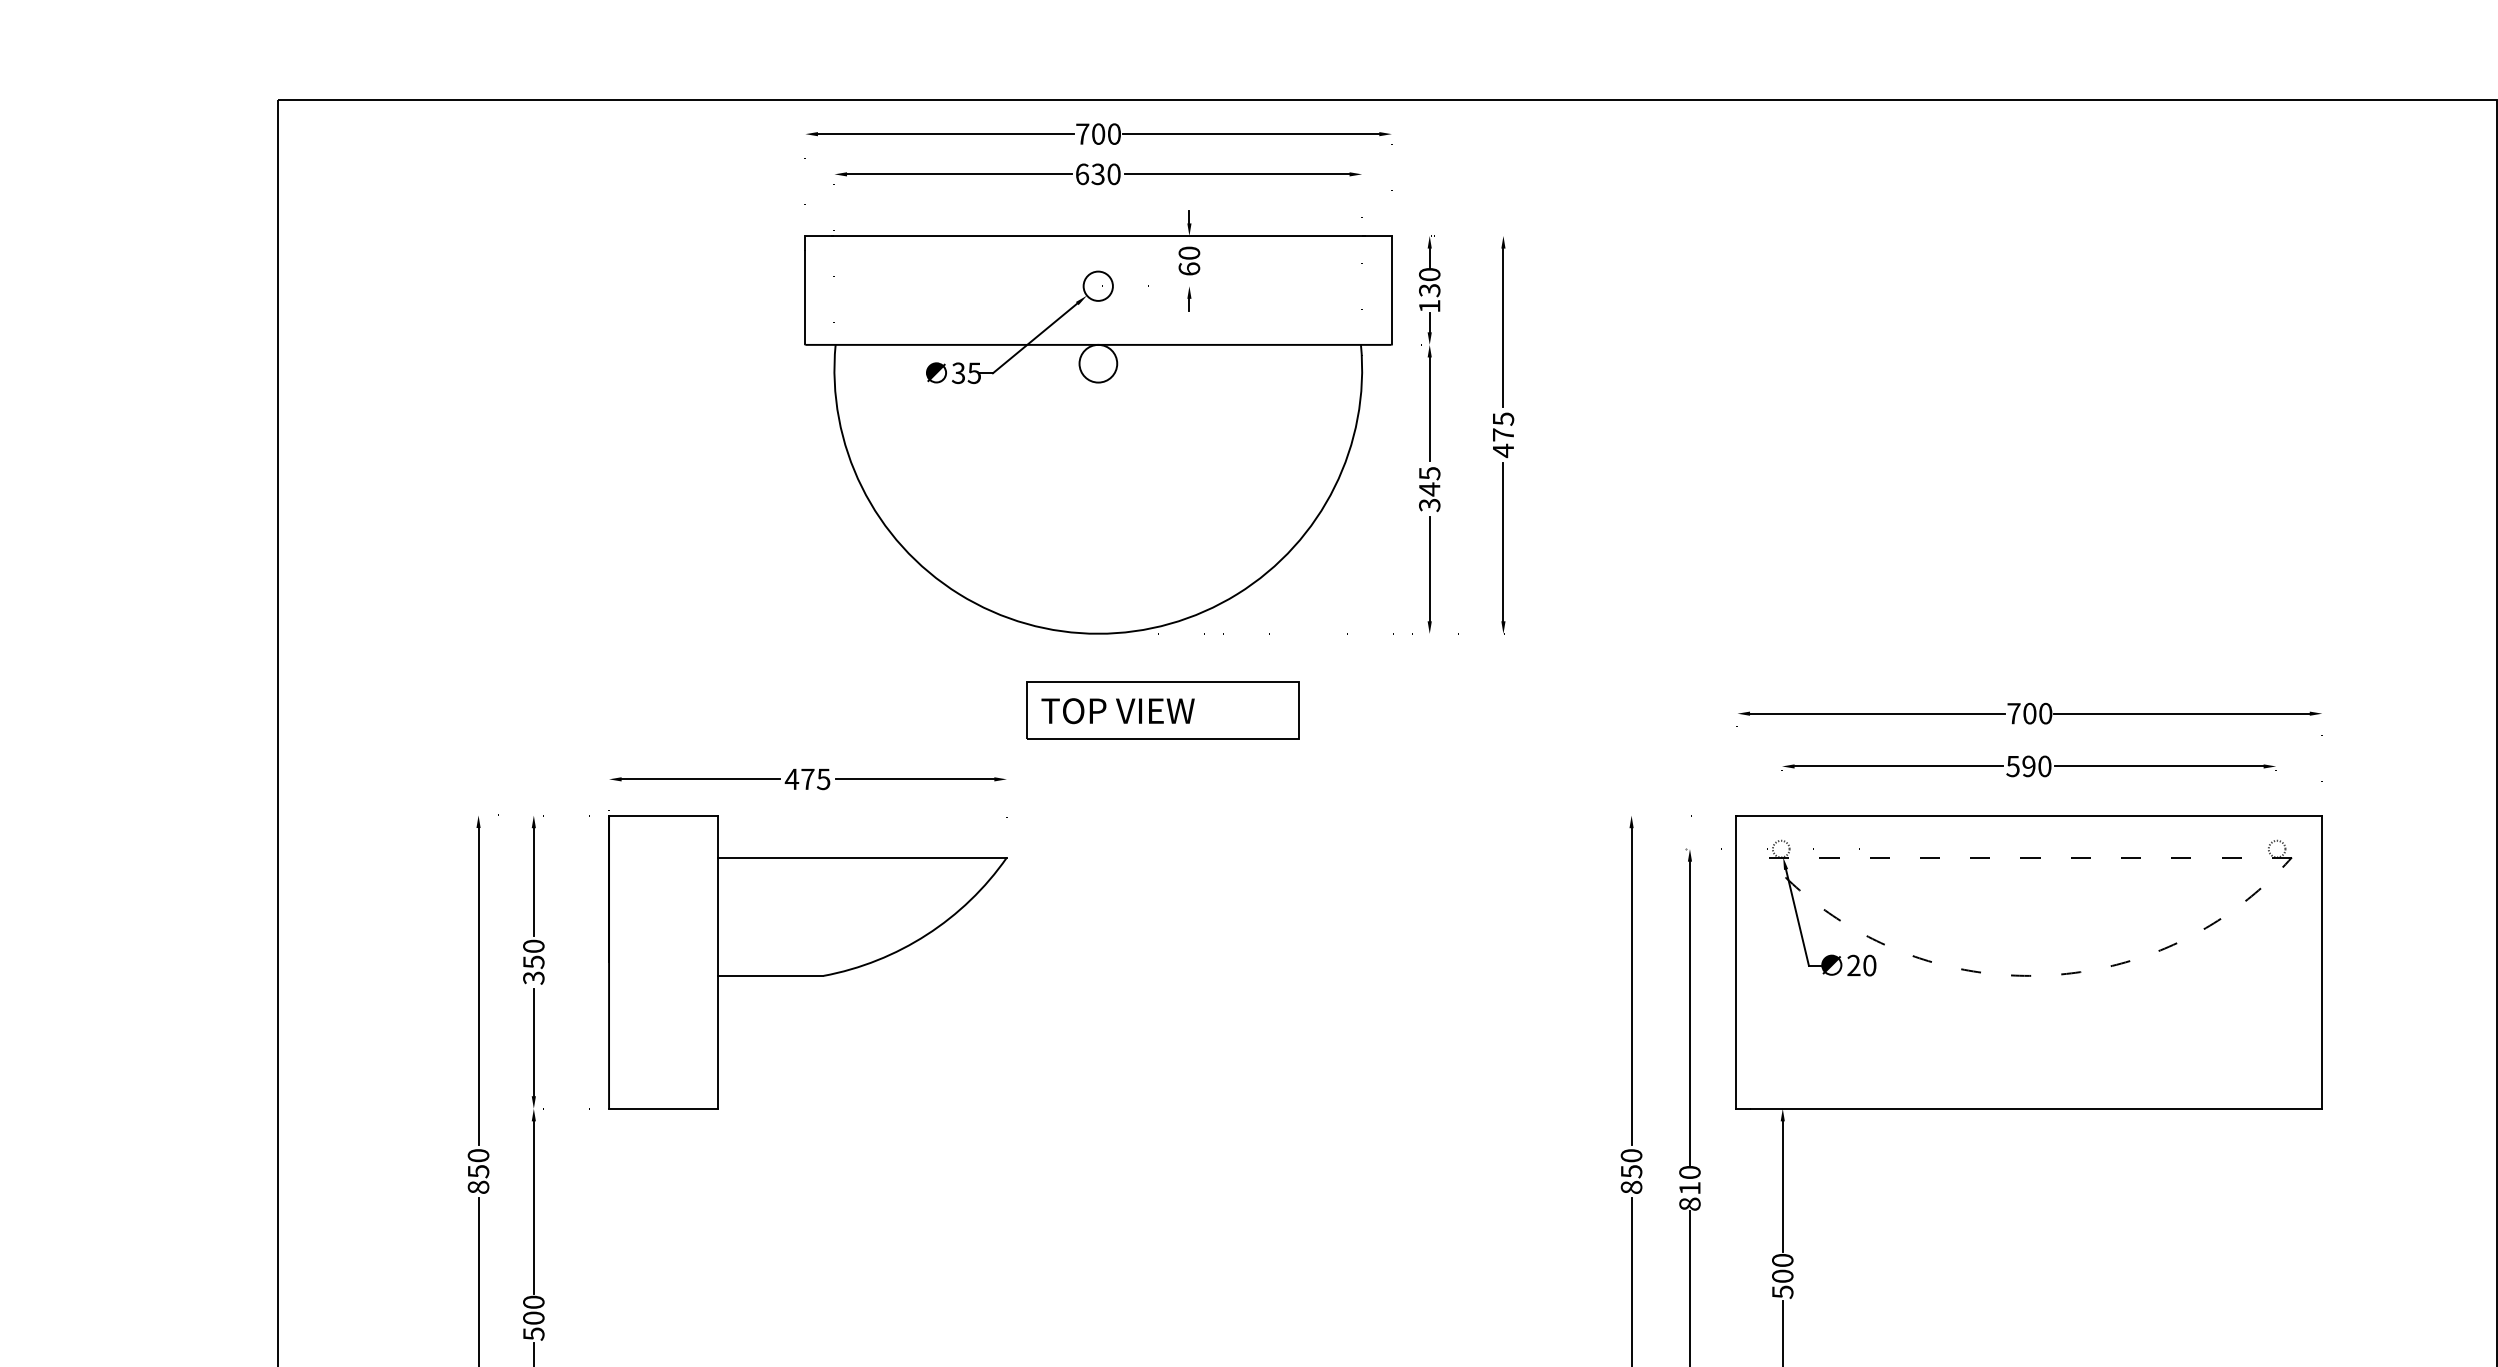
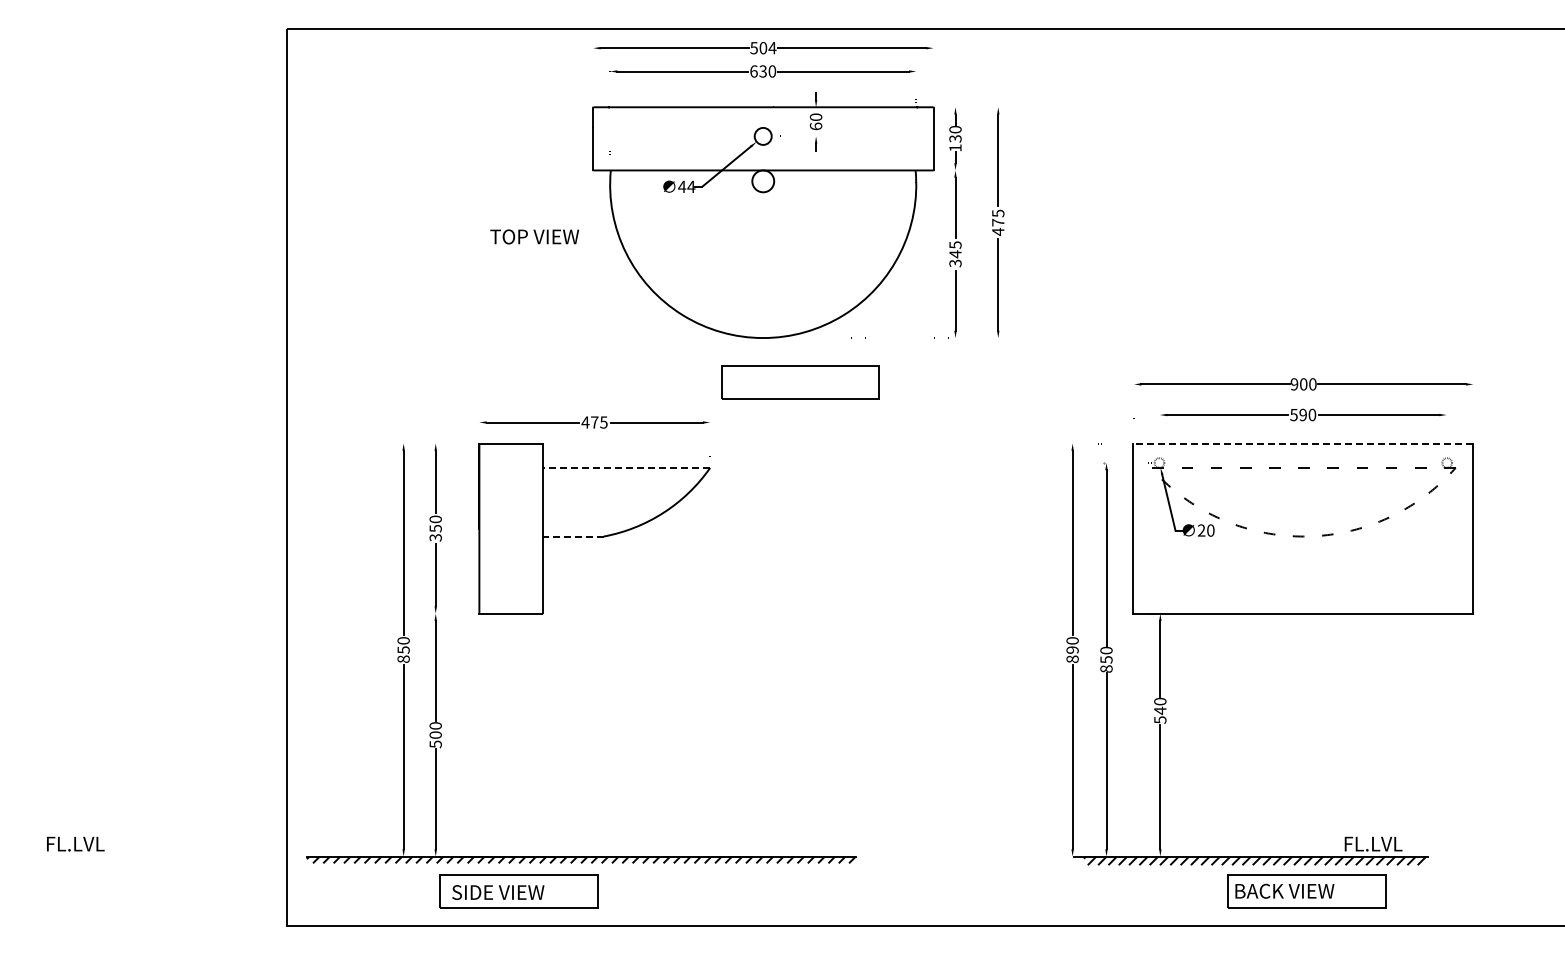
text: (1098, 134) -> (763, 48), 700 -> 504
text: (966, 372) -> (686, 186), 35 -> 44
text: (1117, 710) -> (534, 236), moved
text: (2014, 713) -> (1294, 384), 700 -> 900
line: (2027, 815) -> (1302, 443), solid -> dashed
line: (862, 856) -> (626, 467), solid -> dashed
line: (771, 975) -> (573, 536), solid -> dashed
text: (1631, 1170) -> (1072, 649), 850 -> 890
text: (1689, 1187) -> (1106, 659), 810 -> 850
text: (1783, 1275) -> (1160, 710), 500 -> 540

